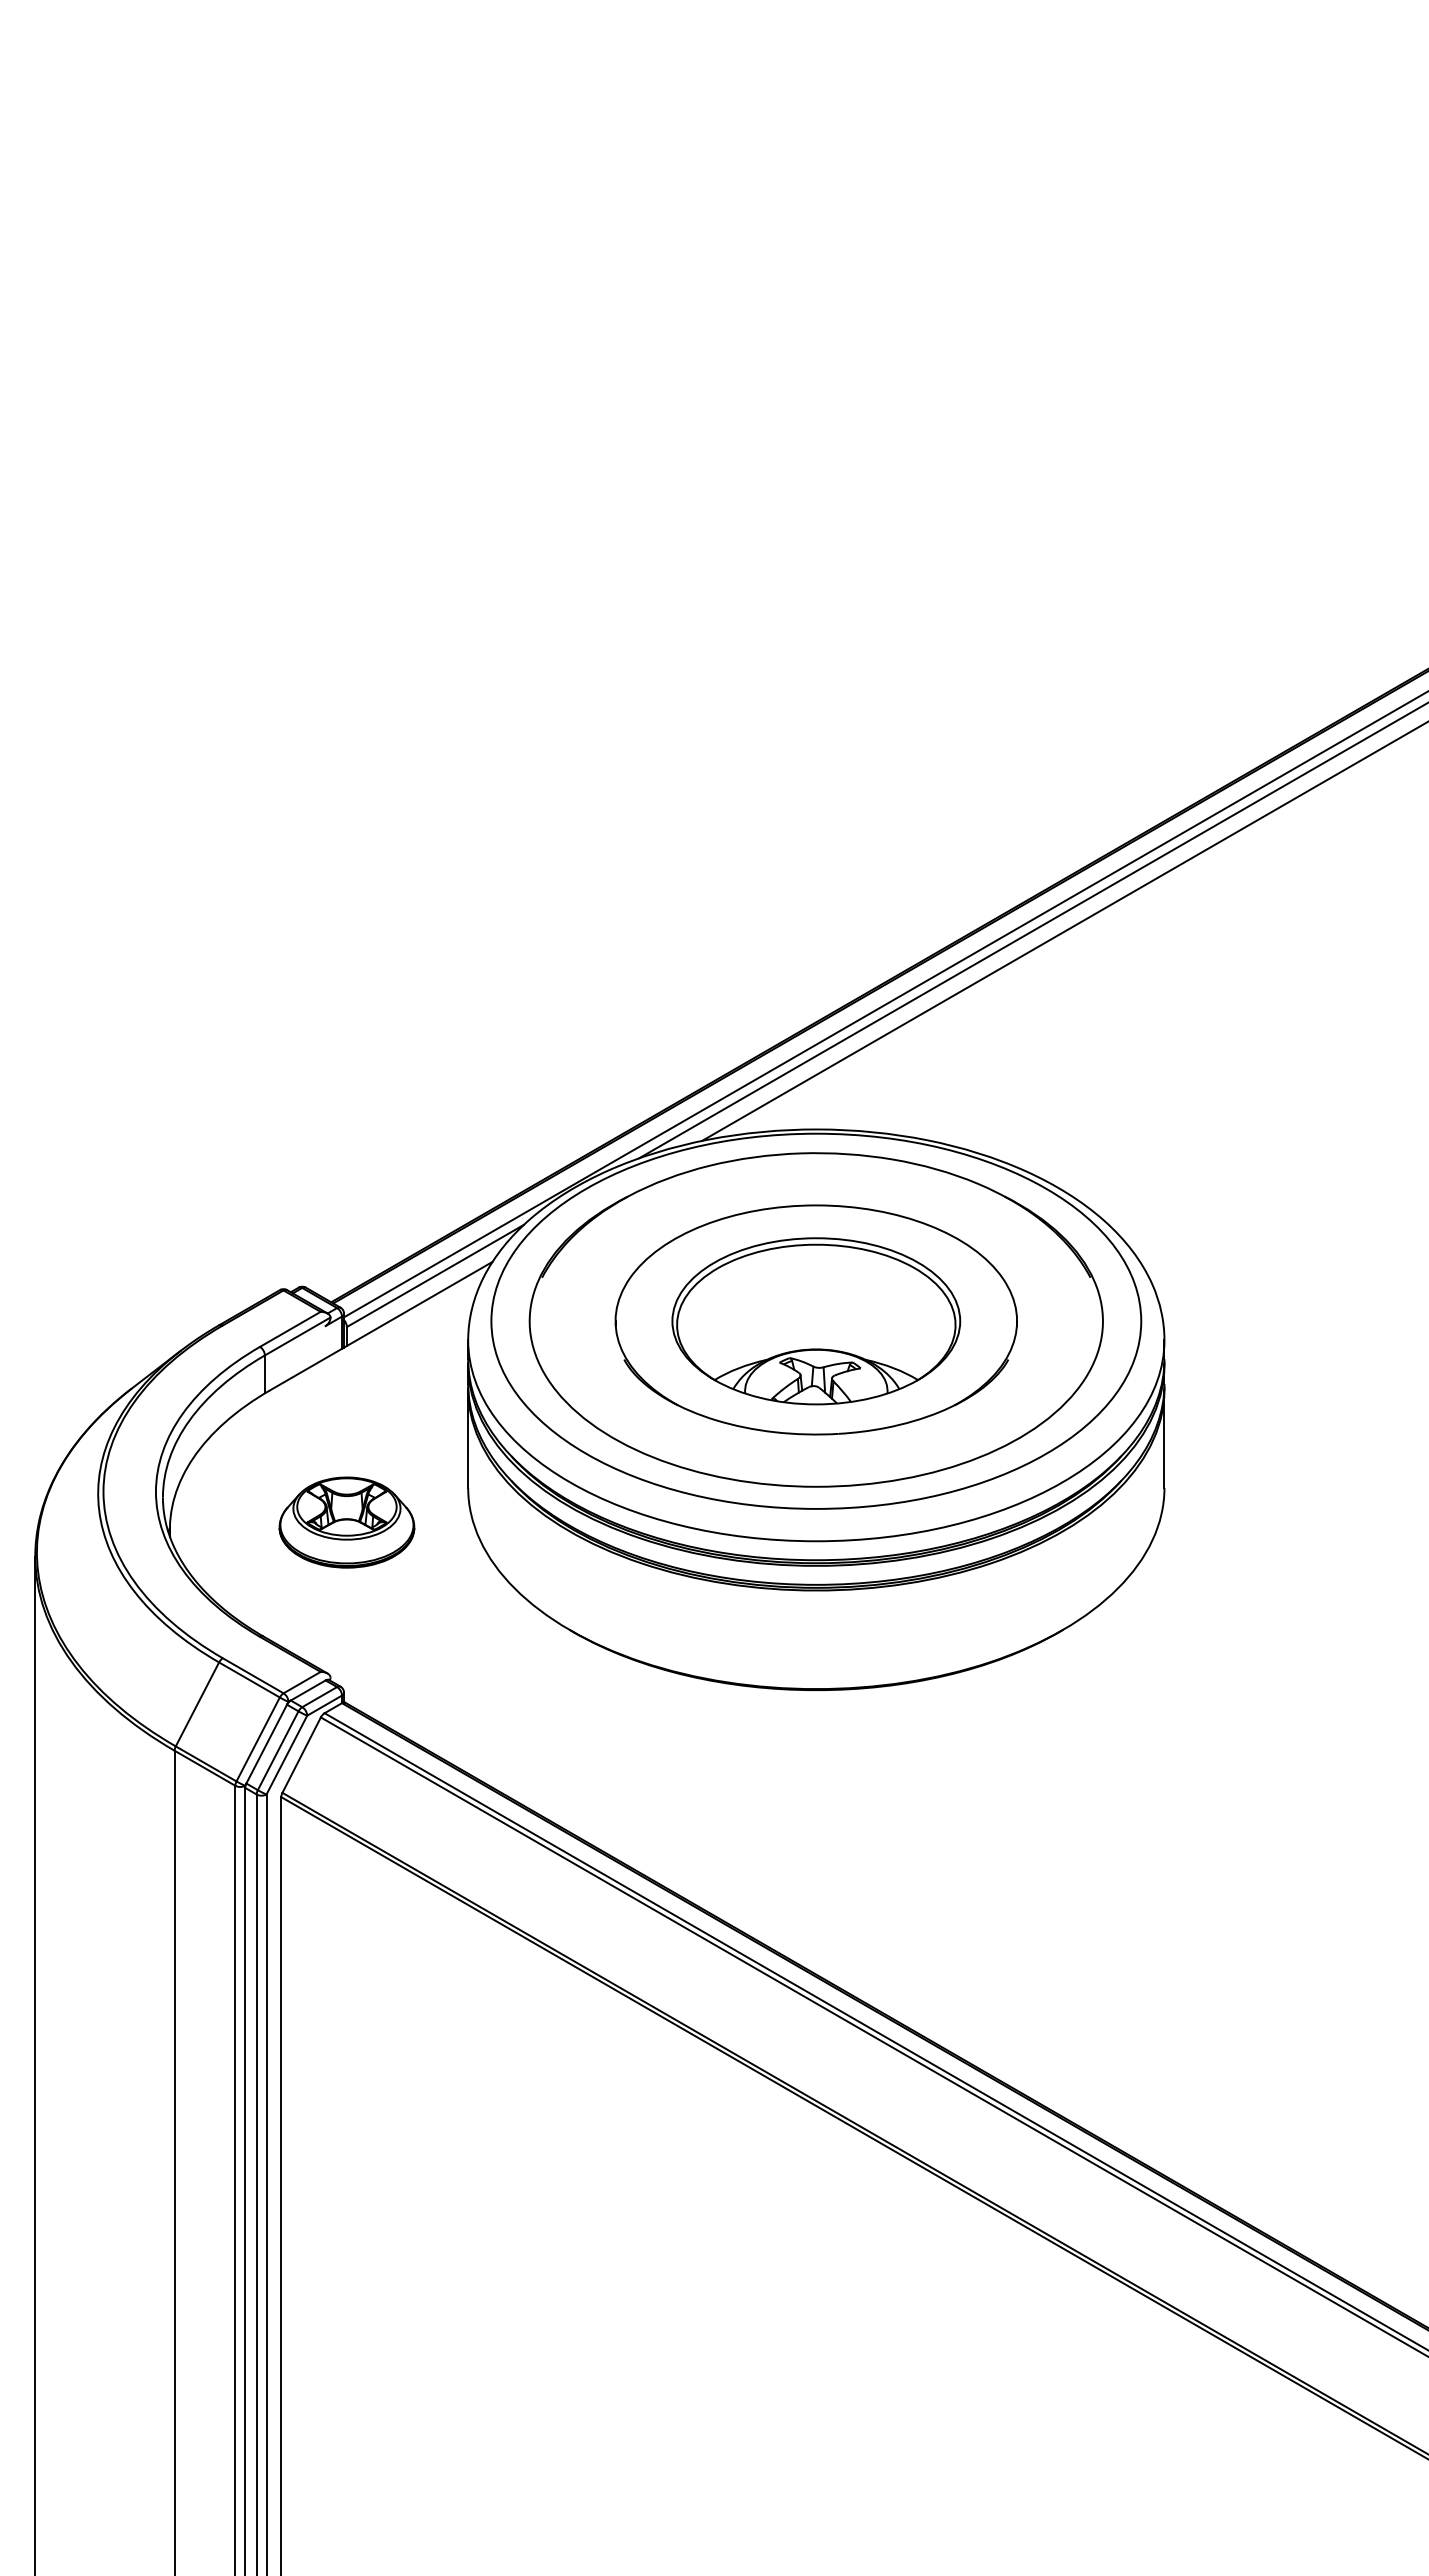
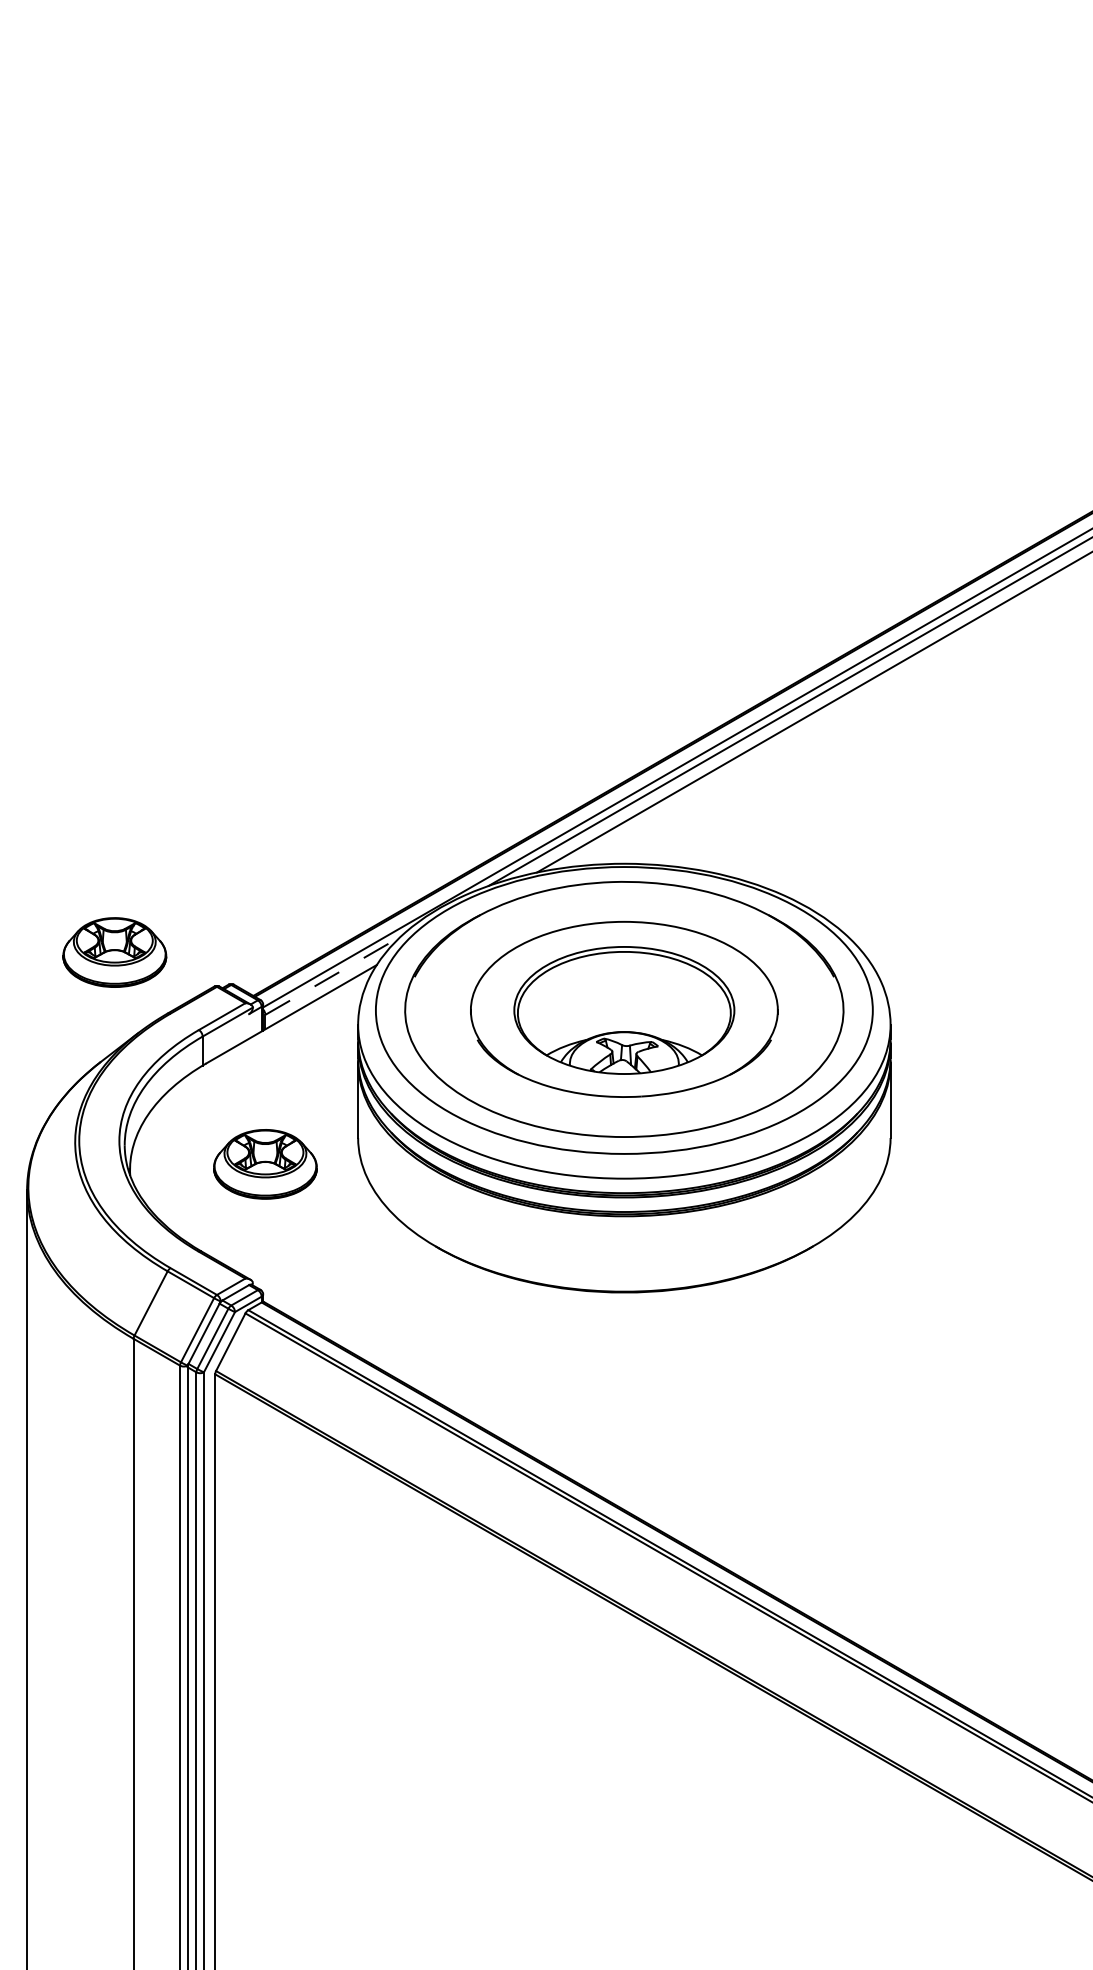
part: (149, 1245) -> (114, 952), added
line: (435, 1275) -> (333, 975), solid -> dashed

